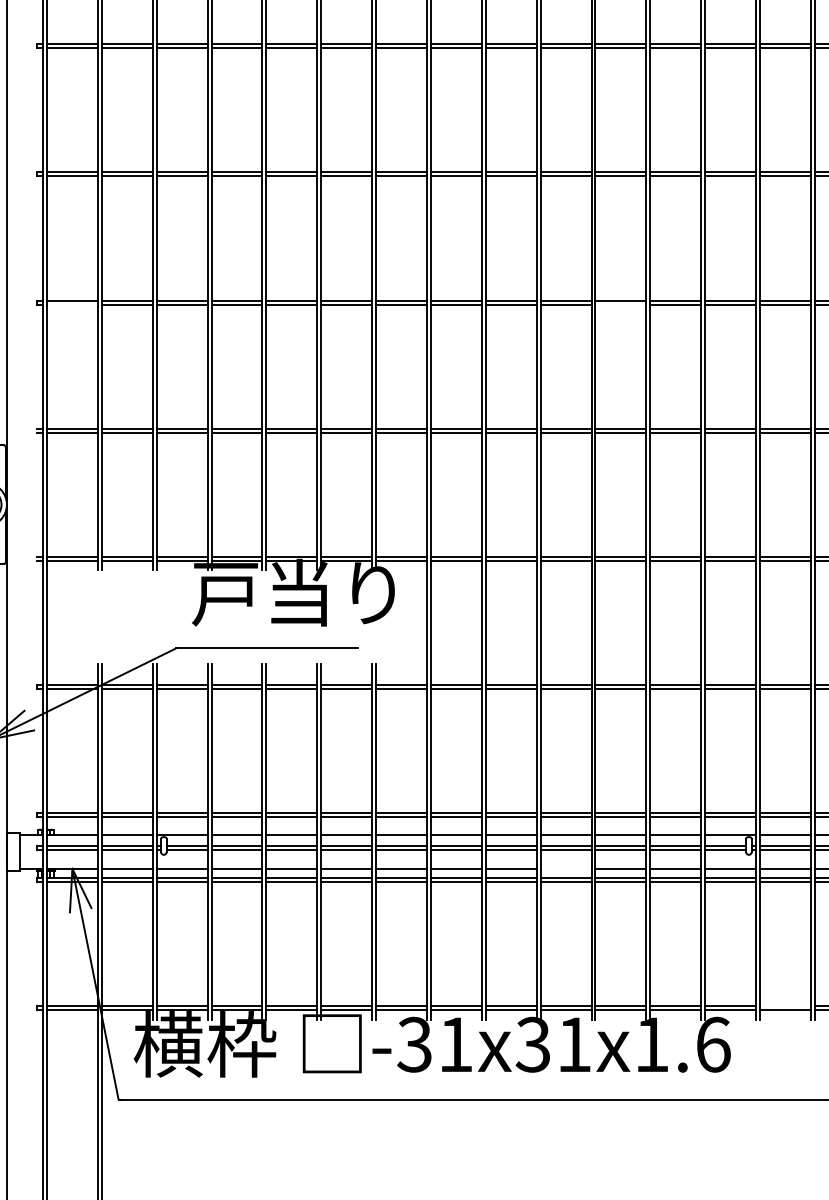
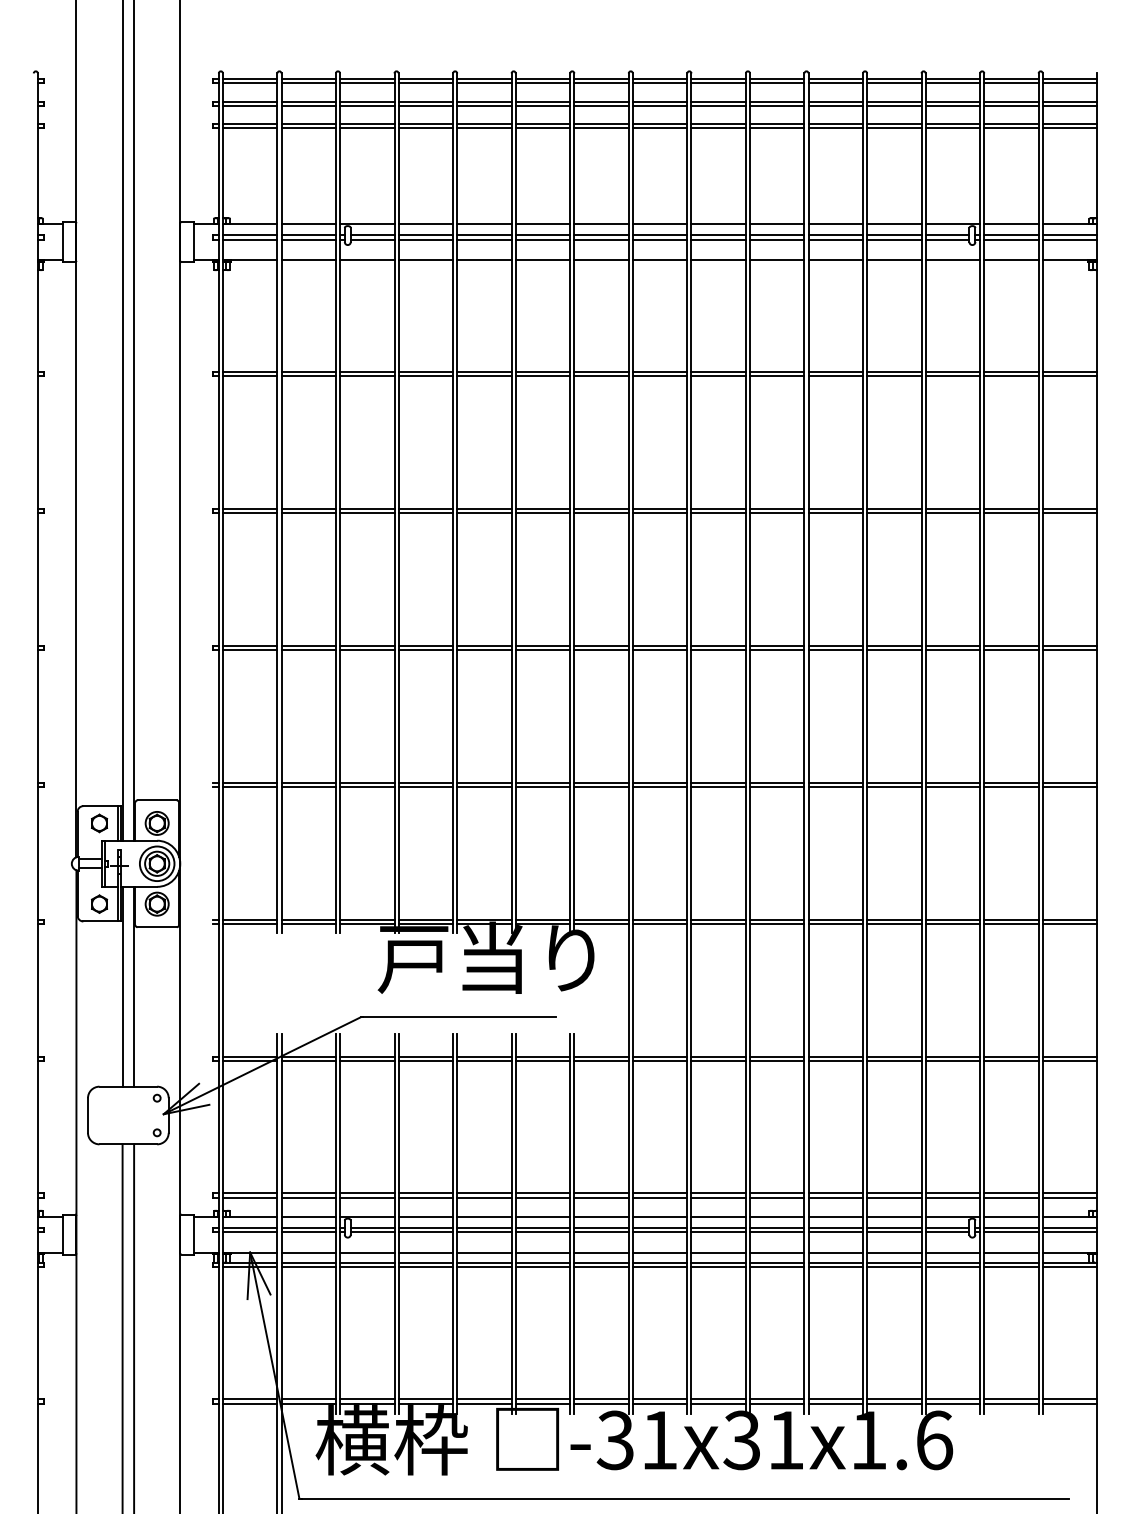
line: (71, 304) -> (249, 650), added
line: (620, 304) -> (835, 650), added
line: (566, 868) -> (777, 1252), added
line: (785, 1006) -> (1011, 1399), added

